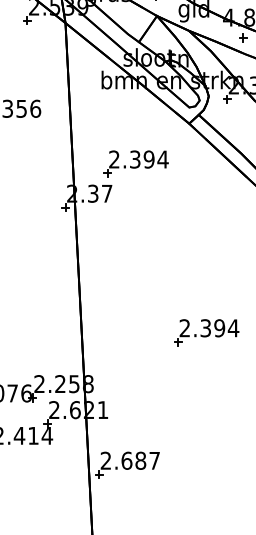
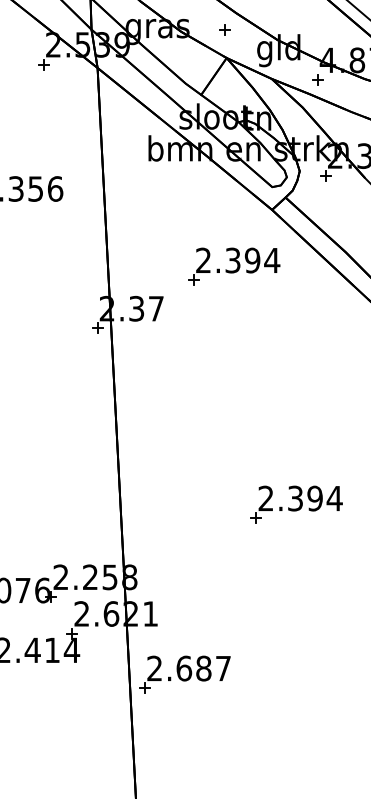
part: (242, 37) -> (317, 79), moved
part: (136, 163) -> (234, 266), moved
part: (127, 465) -> (184, 674), moved

